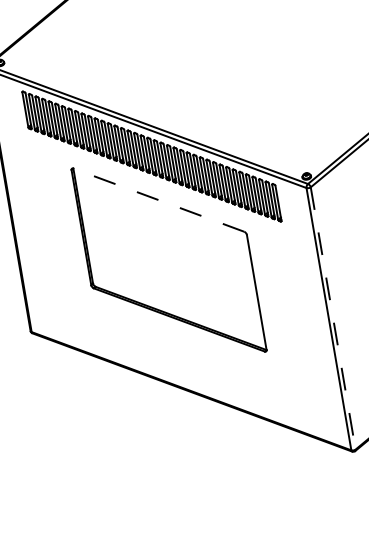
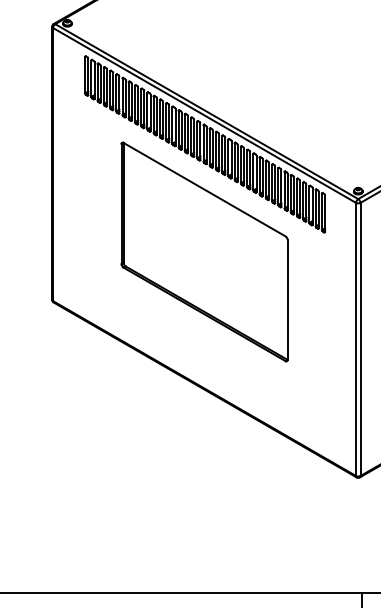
line: (158, 200) -> (204, 189), dashed -> solid
line: (333, 318) -> (360, 339), dashed -> solid

